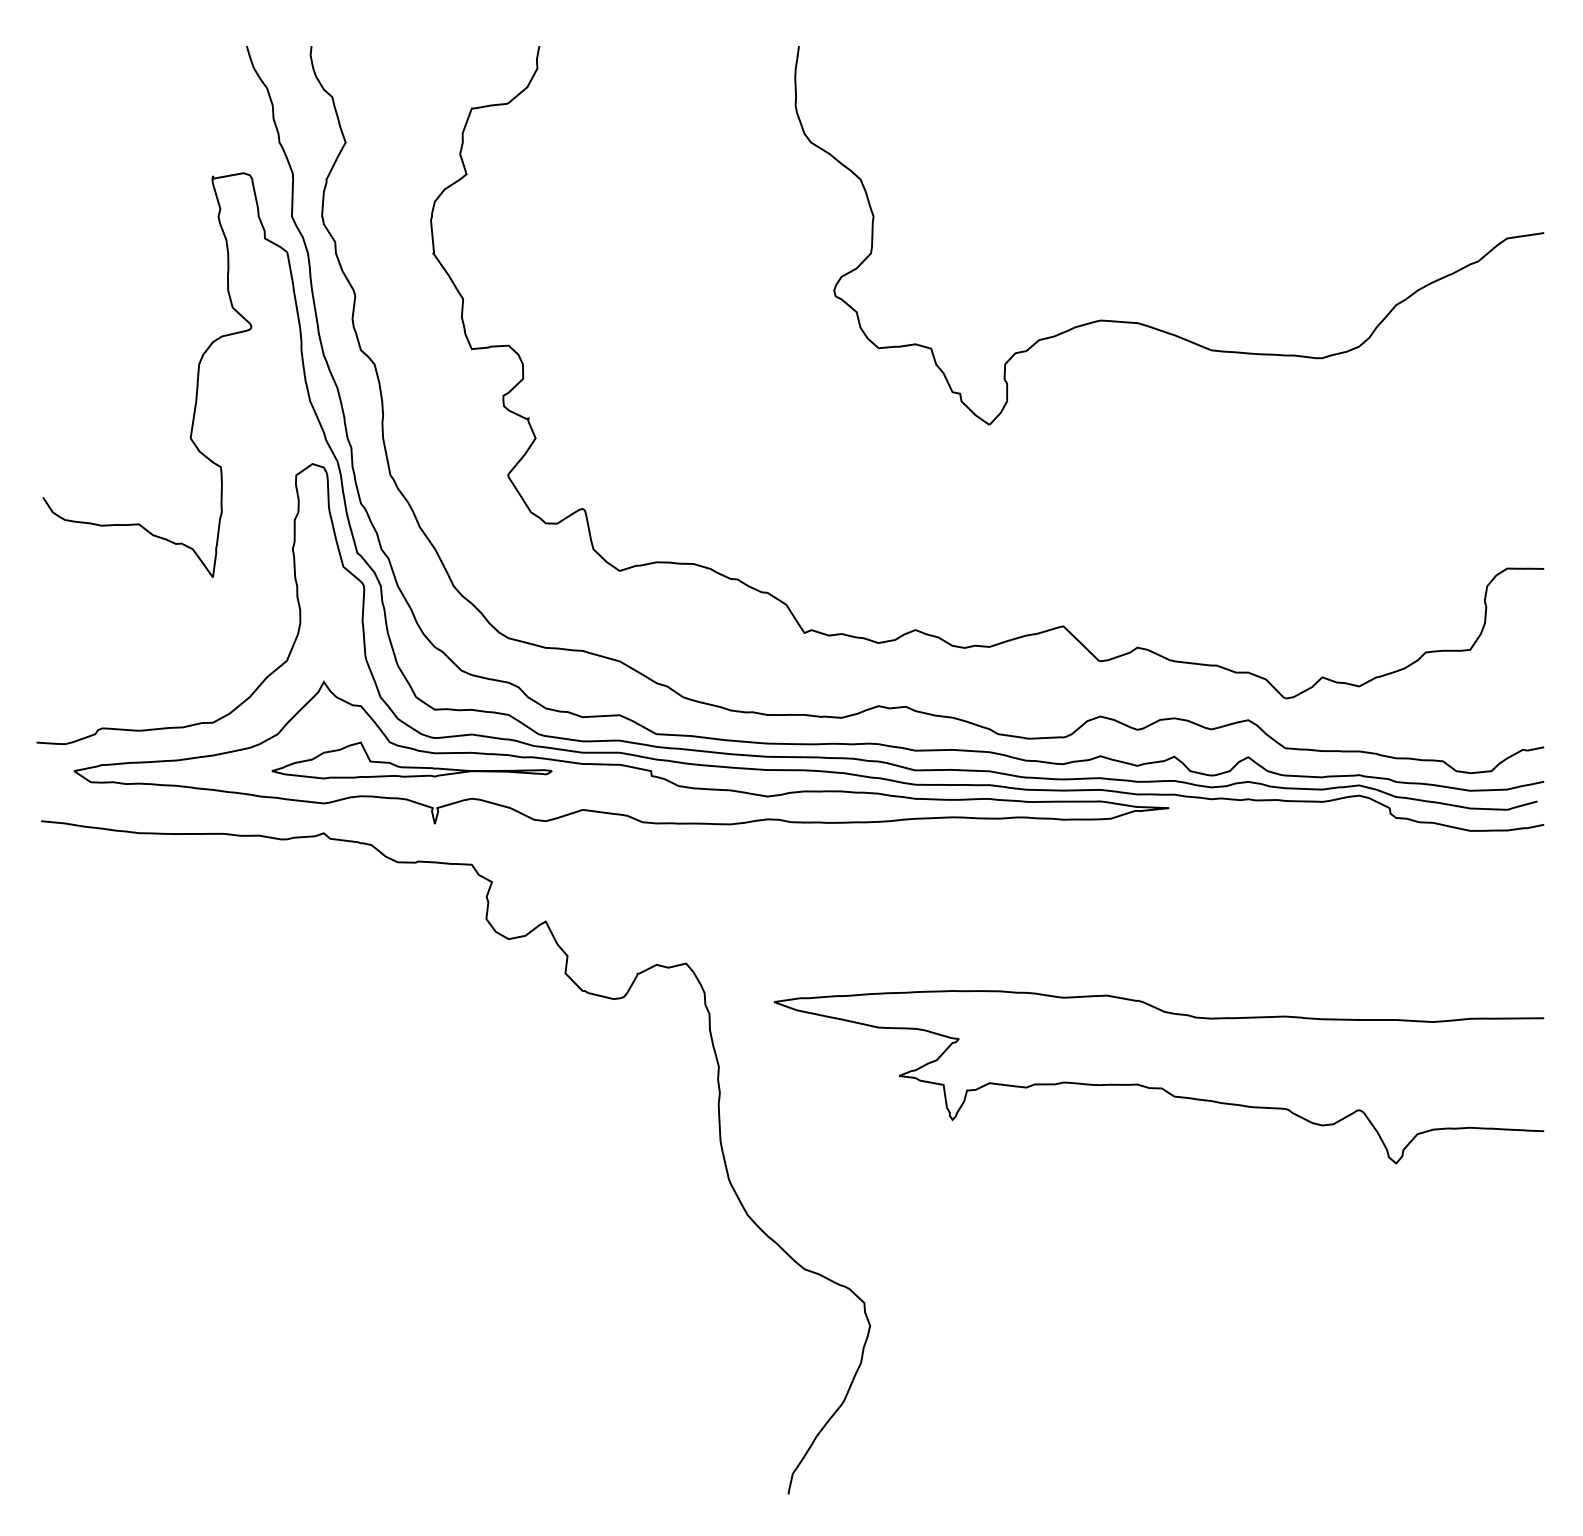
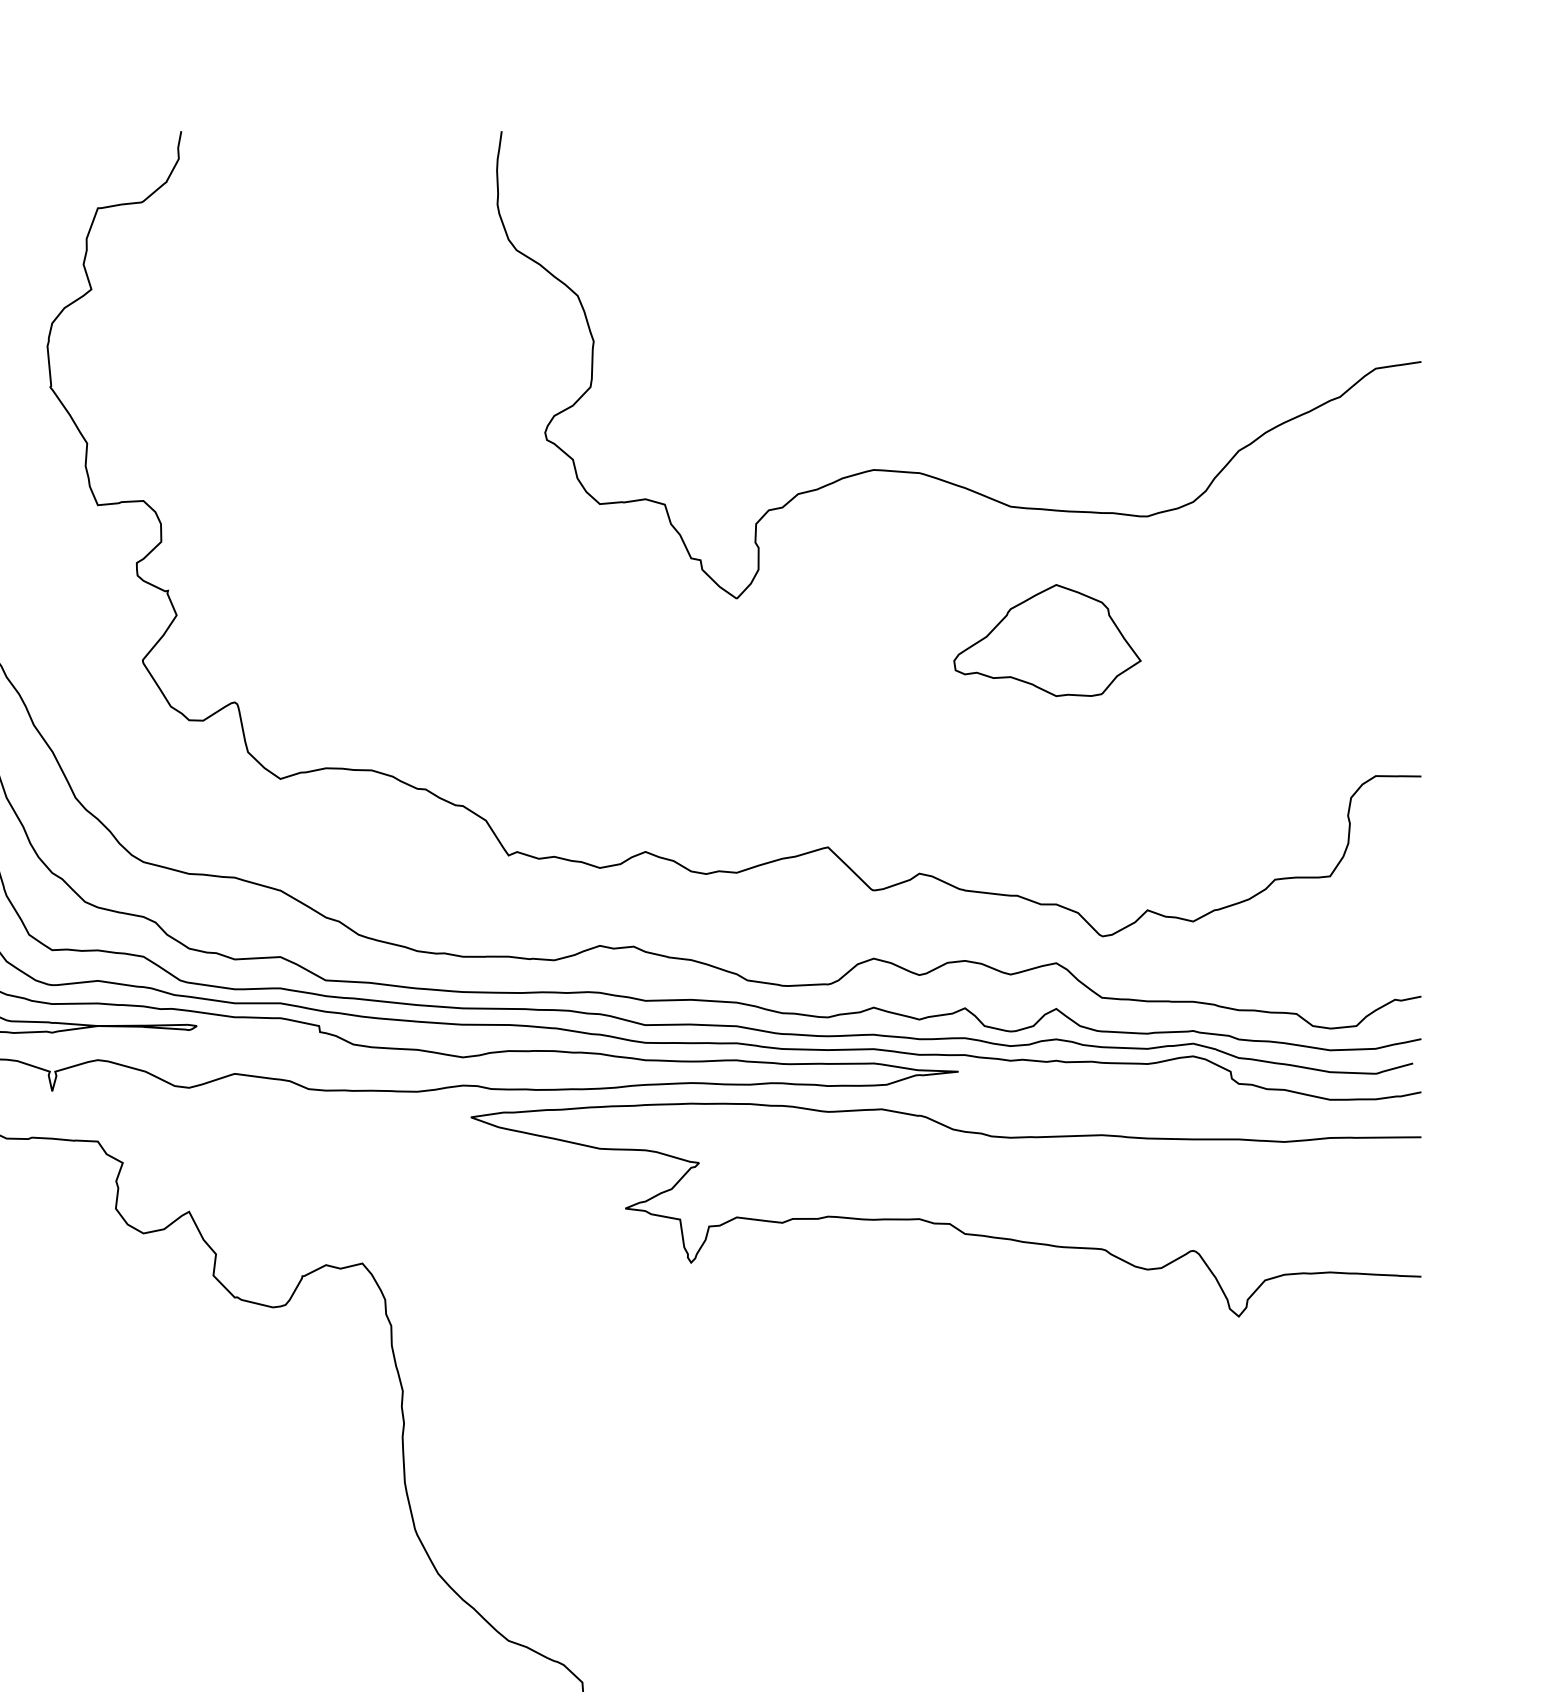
part: (1240, 458) -> (1046, 640), added
curve: (1158, 1087) -> (945, 1222), moved

